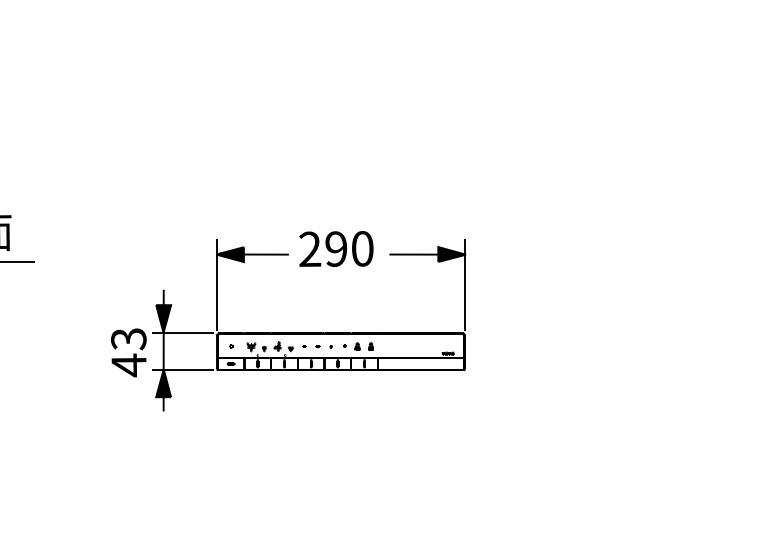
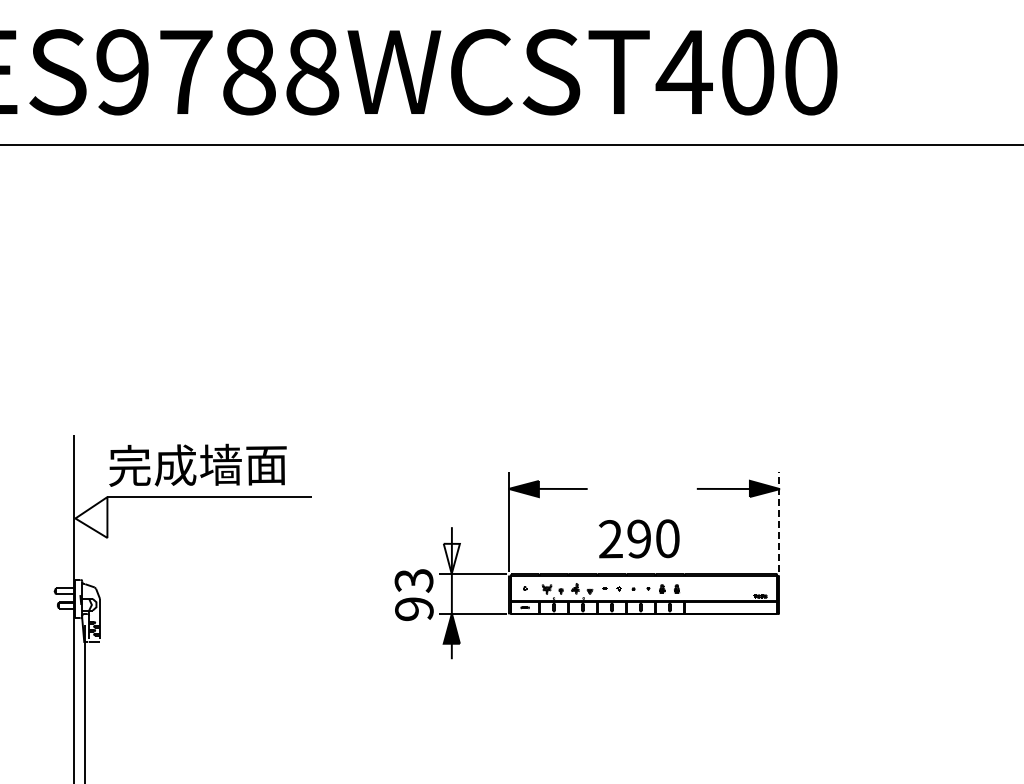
text: (336, 248) -> (639, 538), moved
line: (465, 284) -> (779, 521), solid -> dashed
fill: (163, 318) -> (451, 558), removed
text: (129, 365) -> (414, 609), 43 -> 93

